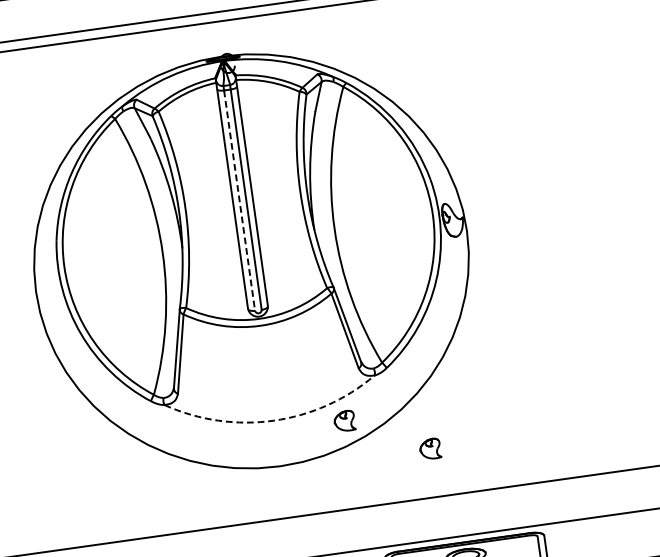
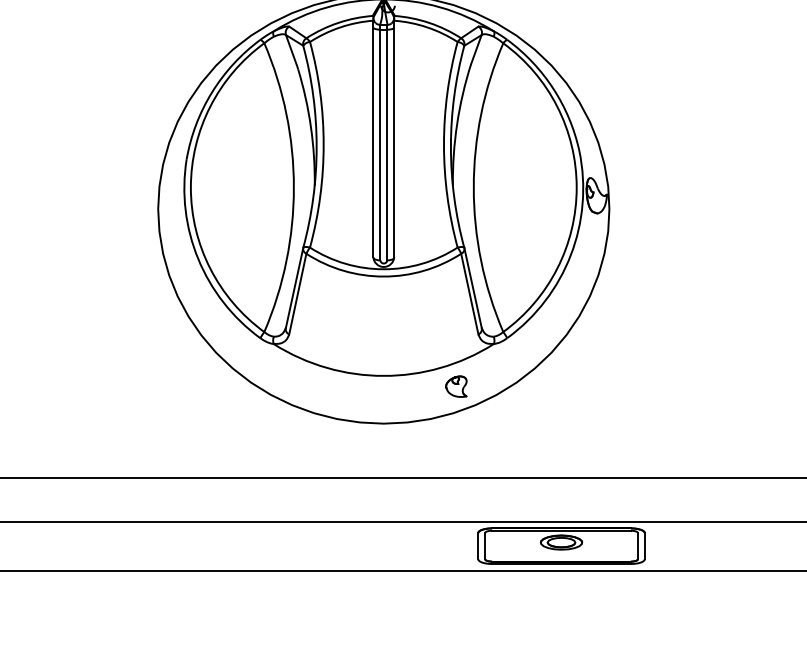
line: (239, 201) -> (380, 145), dashed -> solid
arc: (273, 420) -> (383, 375), dashed -> solid
part: (430, 448) -> (540, 427), removed

